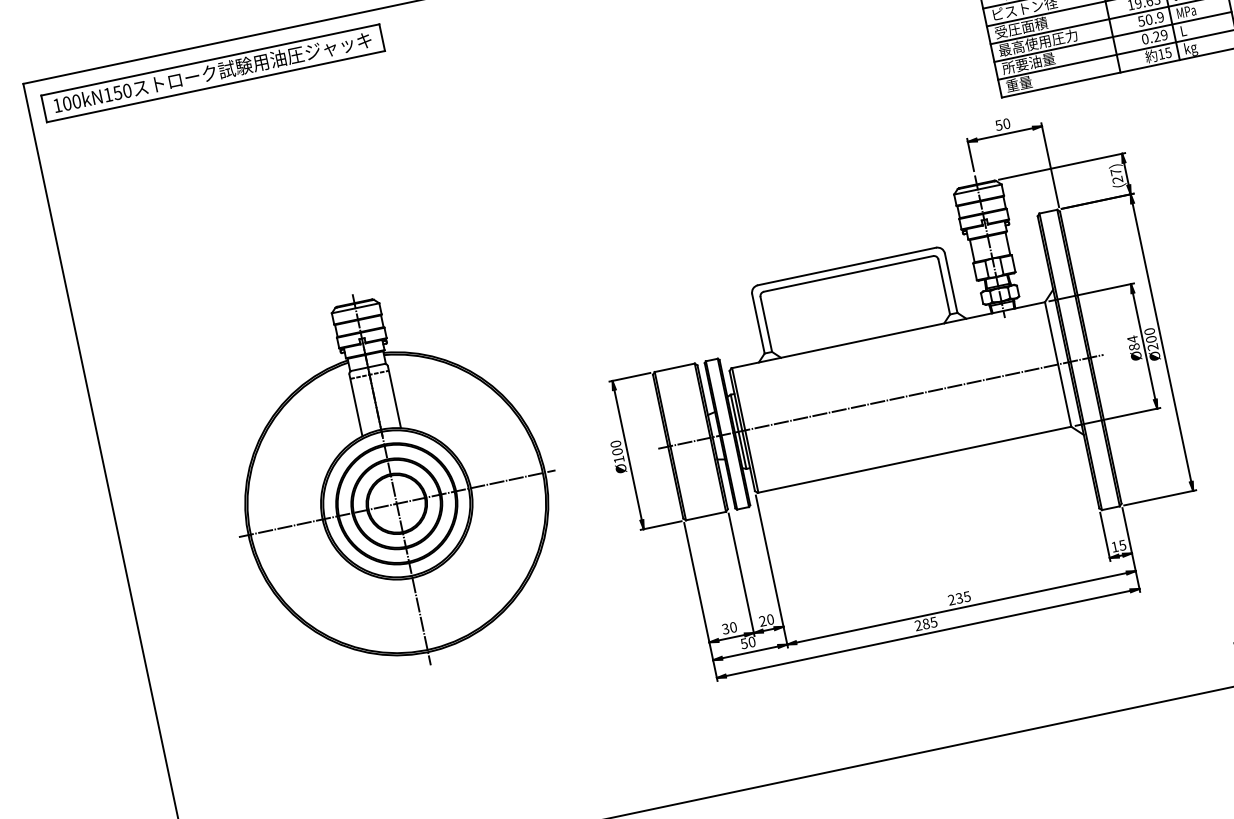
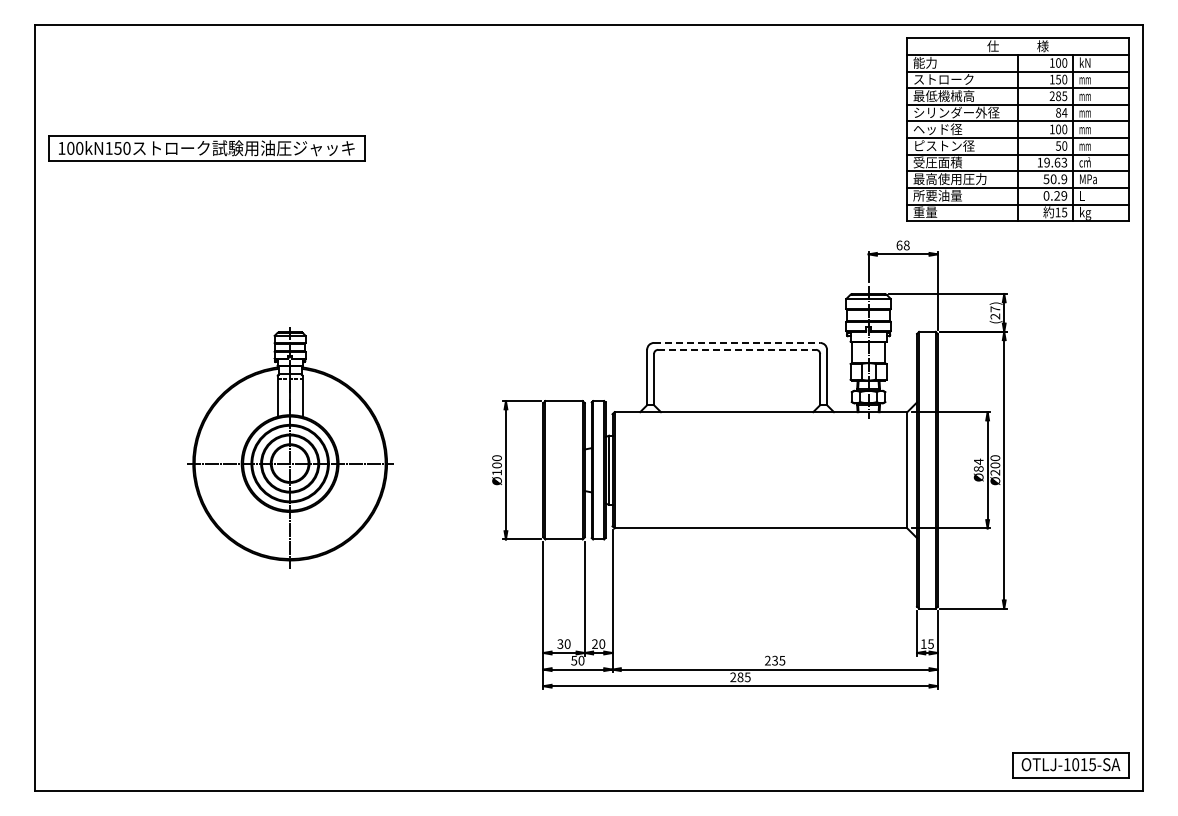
part: (212, 73) -> (206, 148), moved
text: (1002, 124) -> (902, 245), 50 -> 68
line: (847, 265) -> (737, 342), solid -> dashed
line: (848, 273) -> (737, 349), solid -> dashed
line: (880, 402) -> (741, 470), removed
part: (392, 479) -> (290, 447), size x0.7

